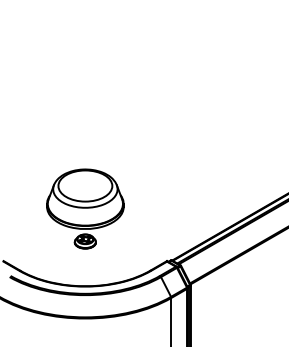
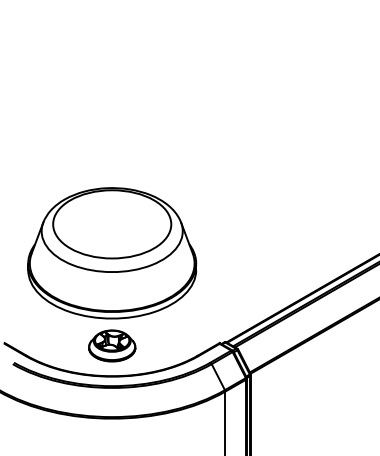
part: (85, 208) -> (112, 274), size x1.67

